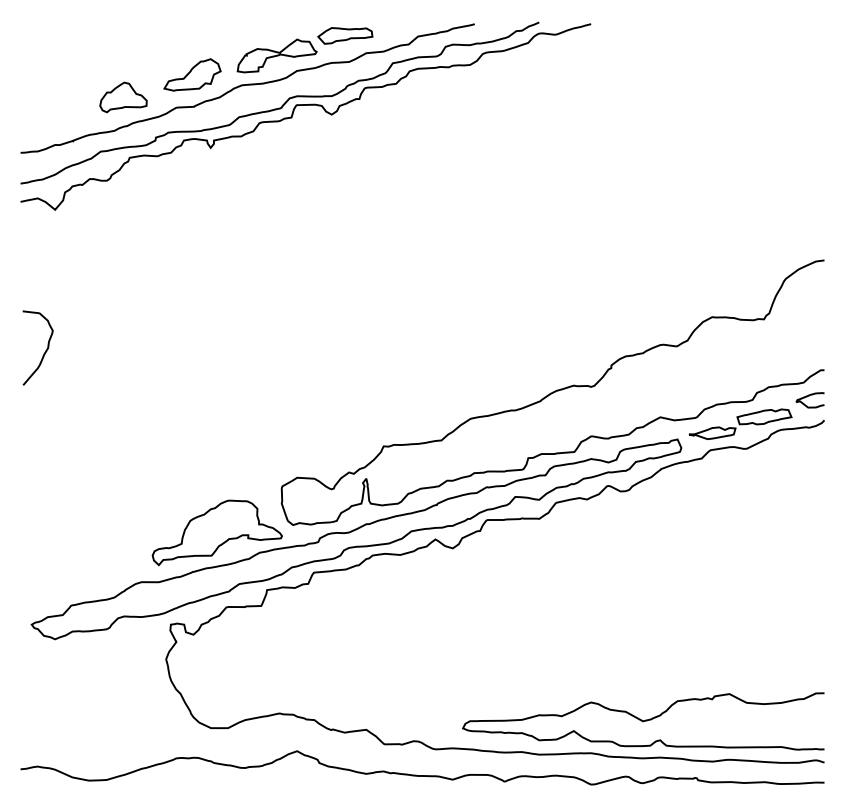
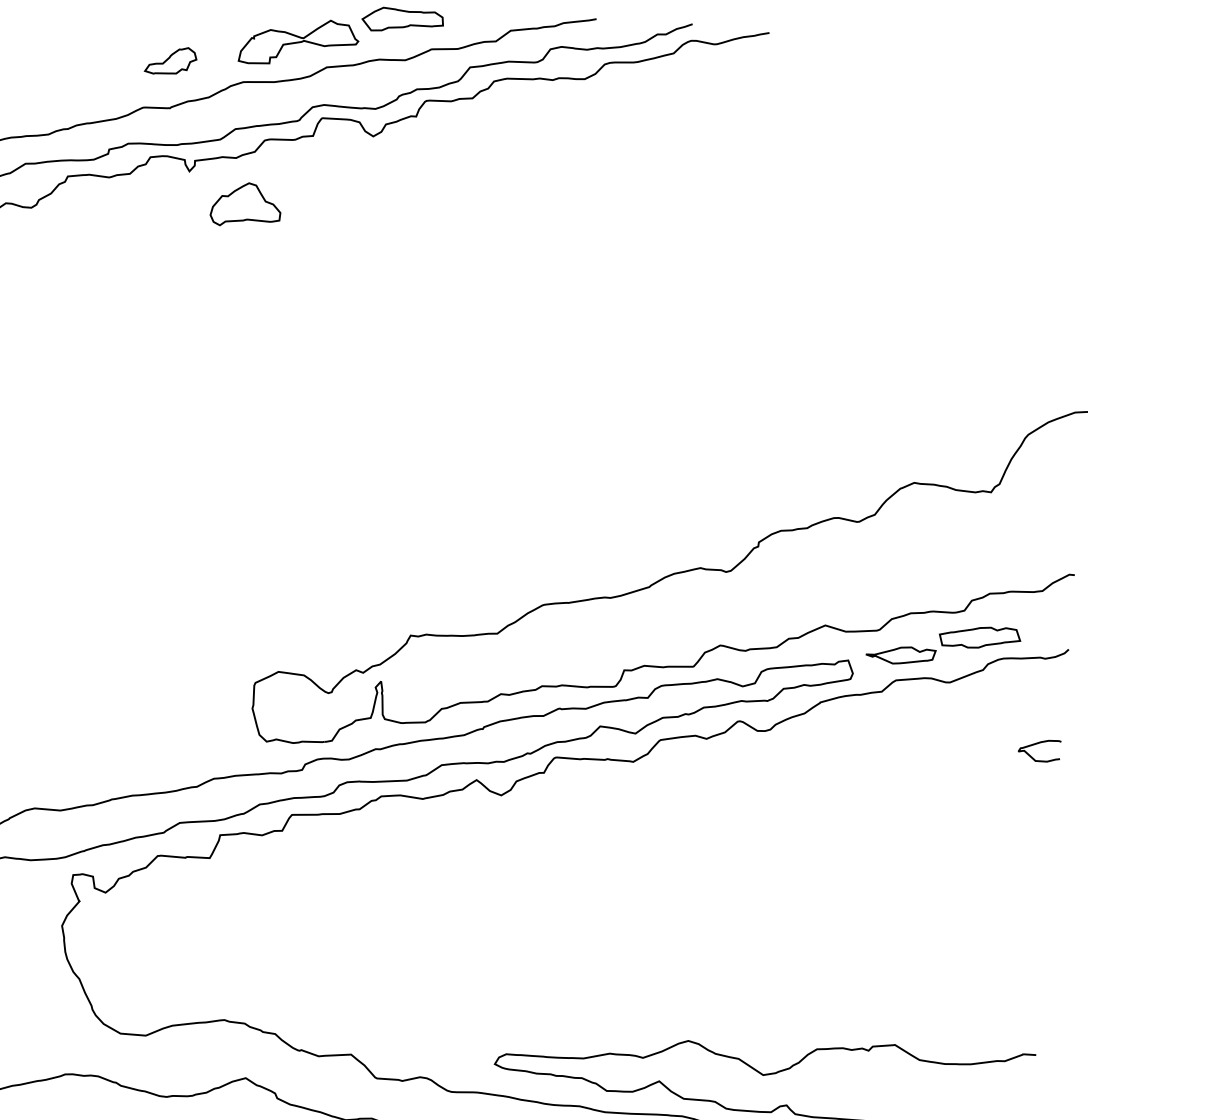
part: (192, 74) -> (171, 60), size x0.6
part: (123, 97) -> (246, 205), moved
curve: (807, 397) -> (1035, 745), moved
part: (216, 532) -> (152, 743), removed

